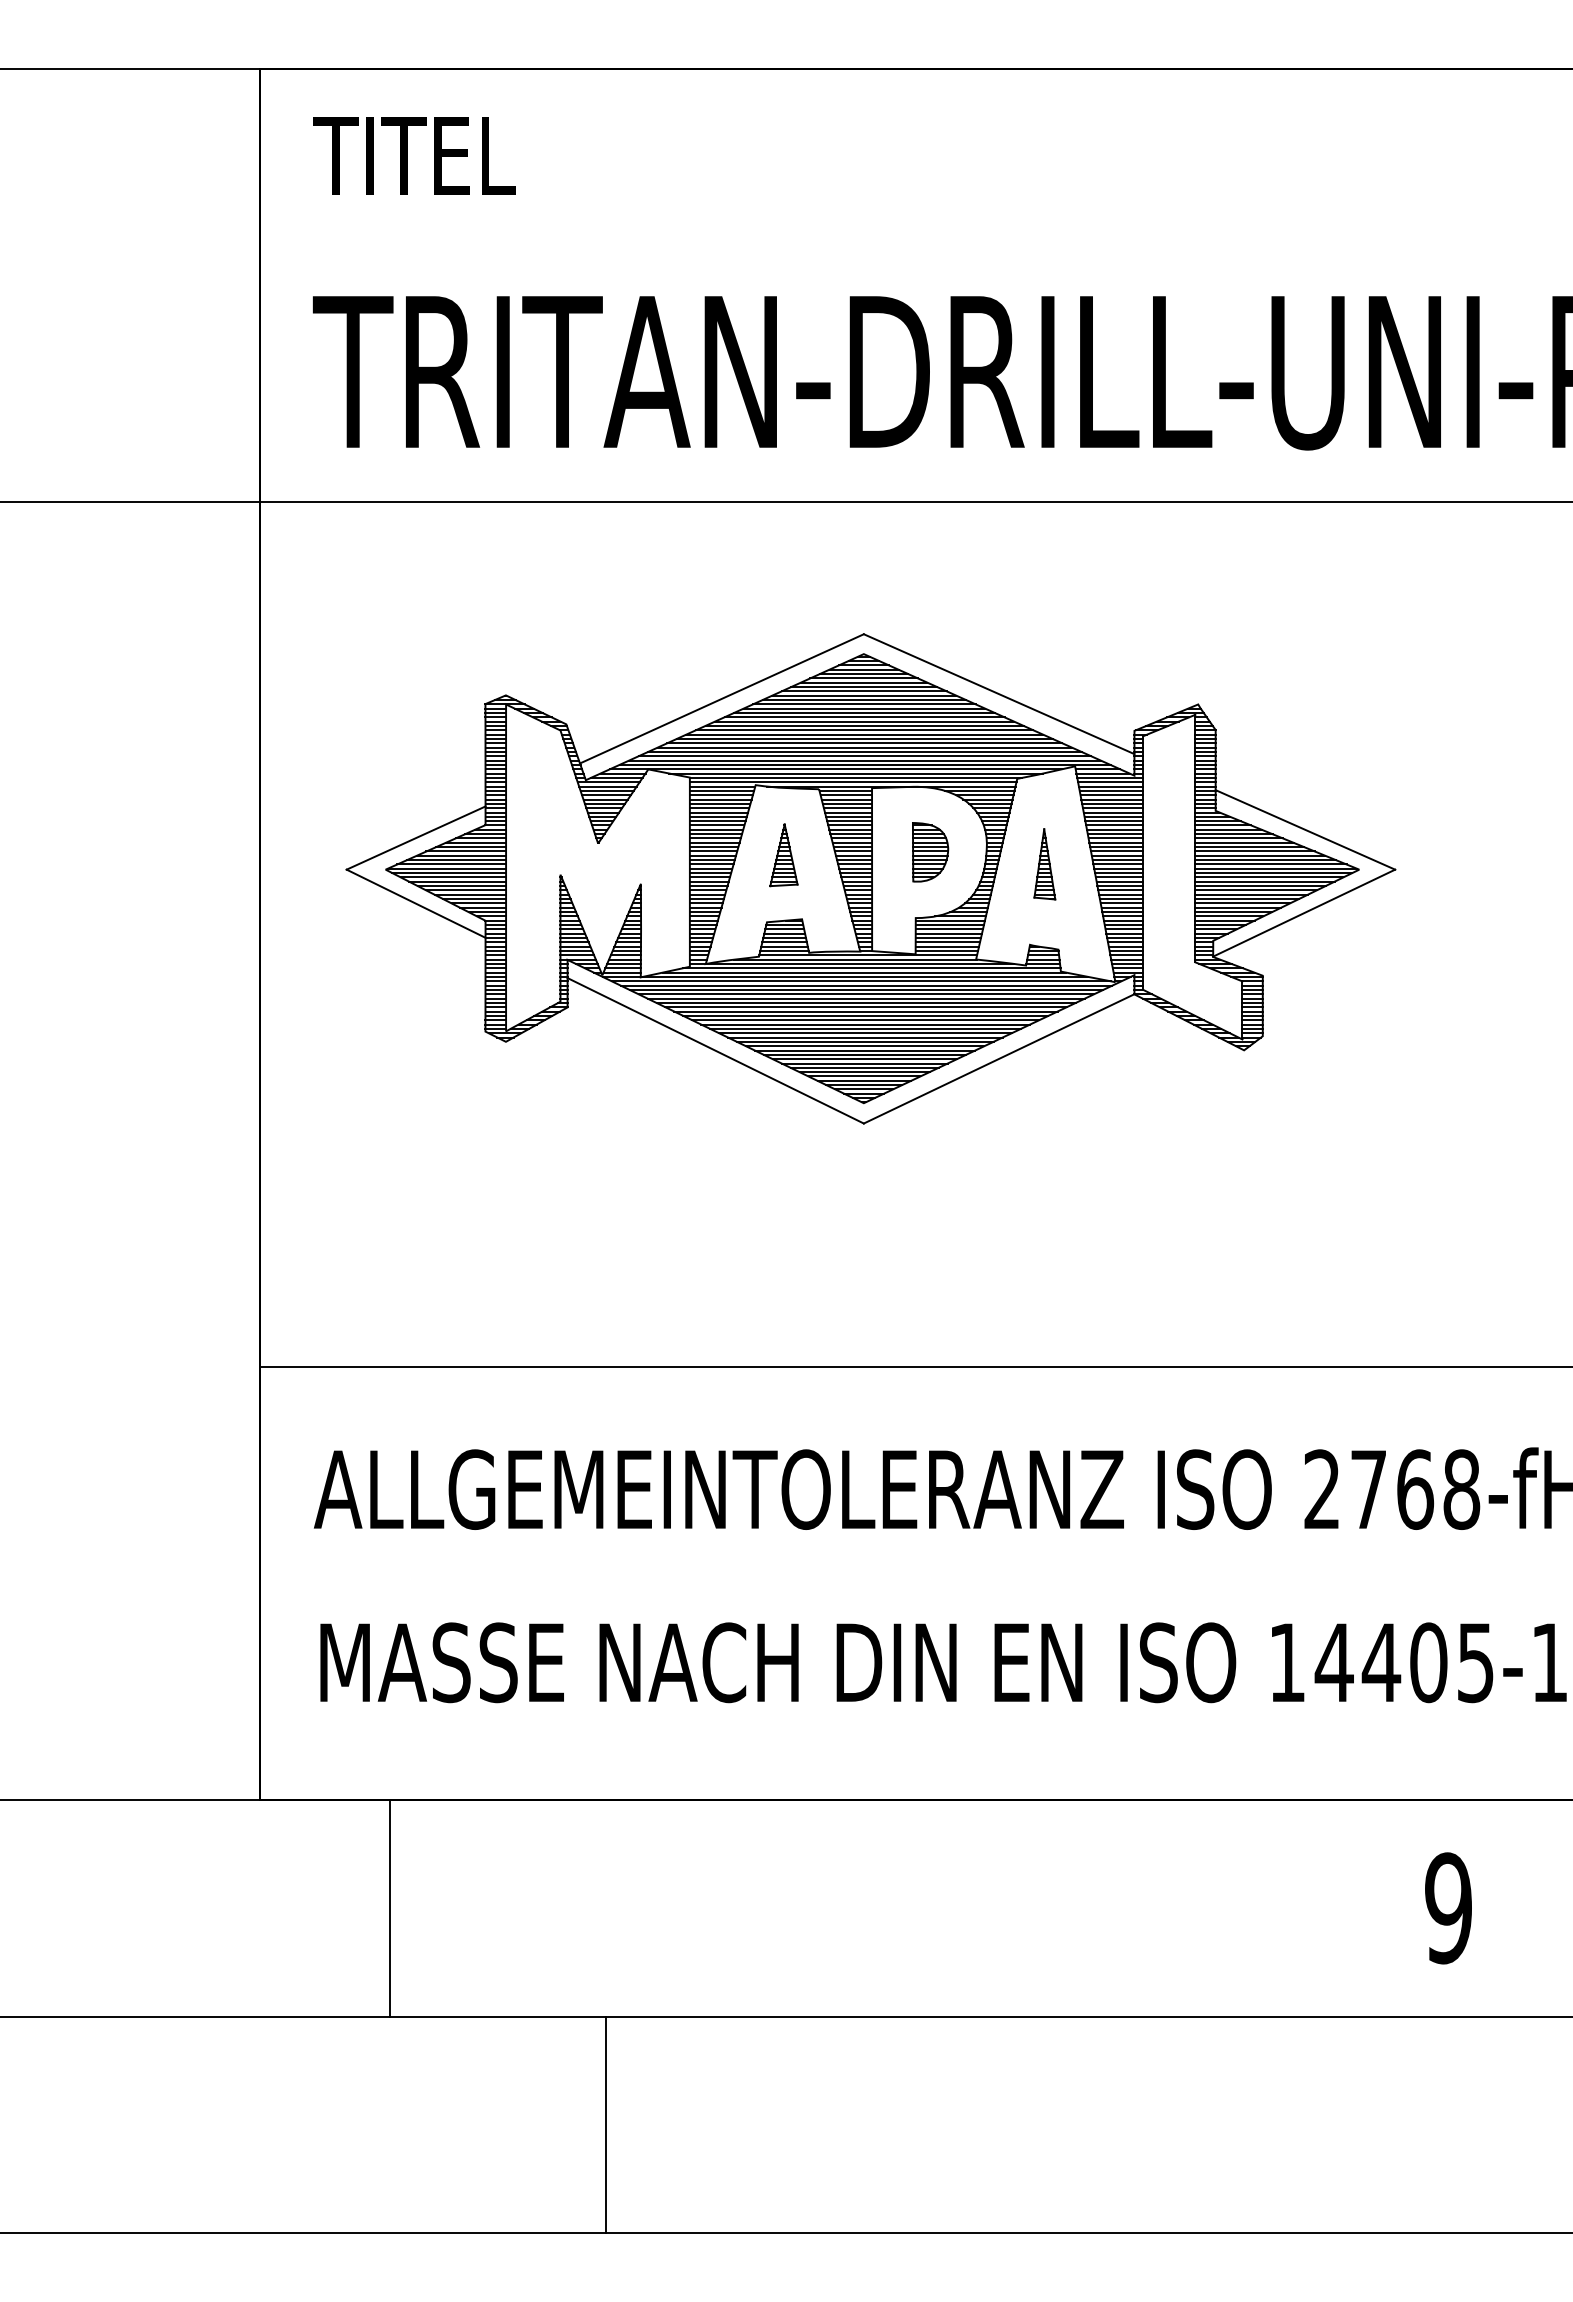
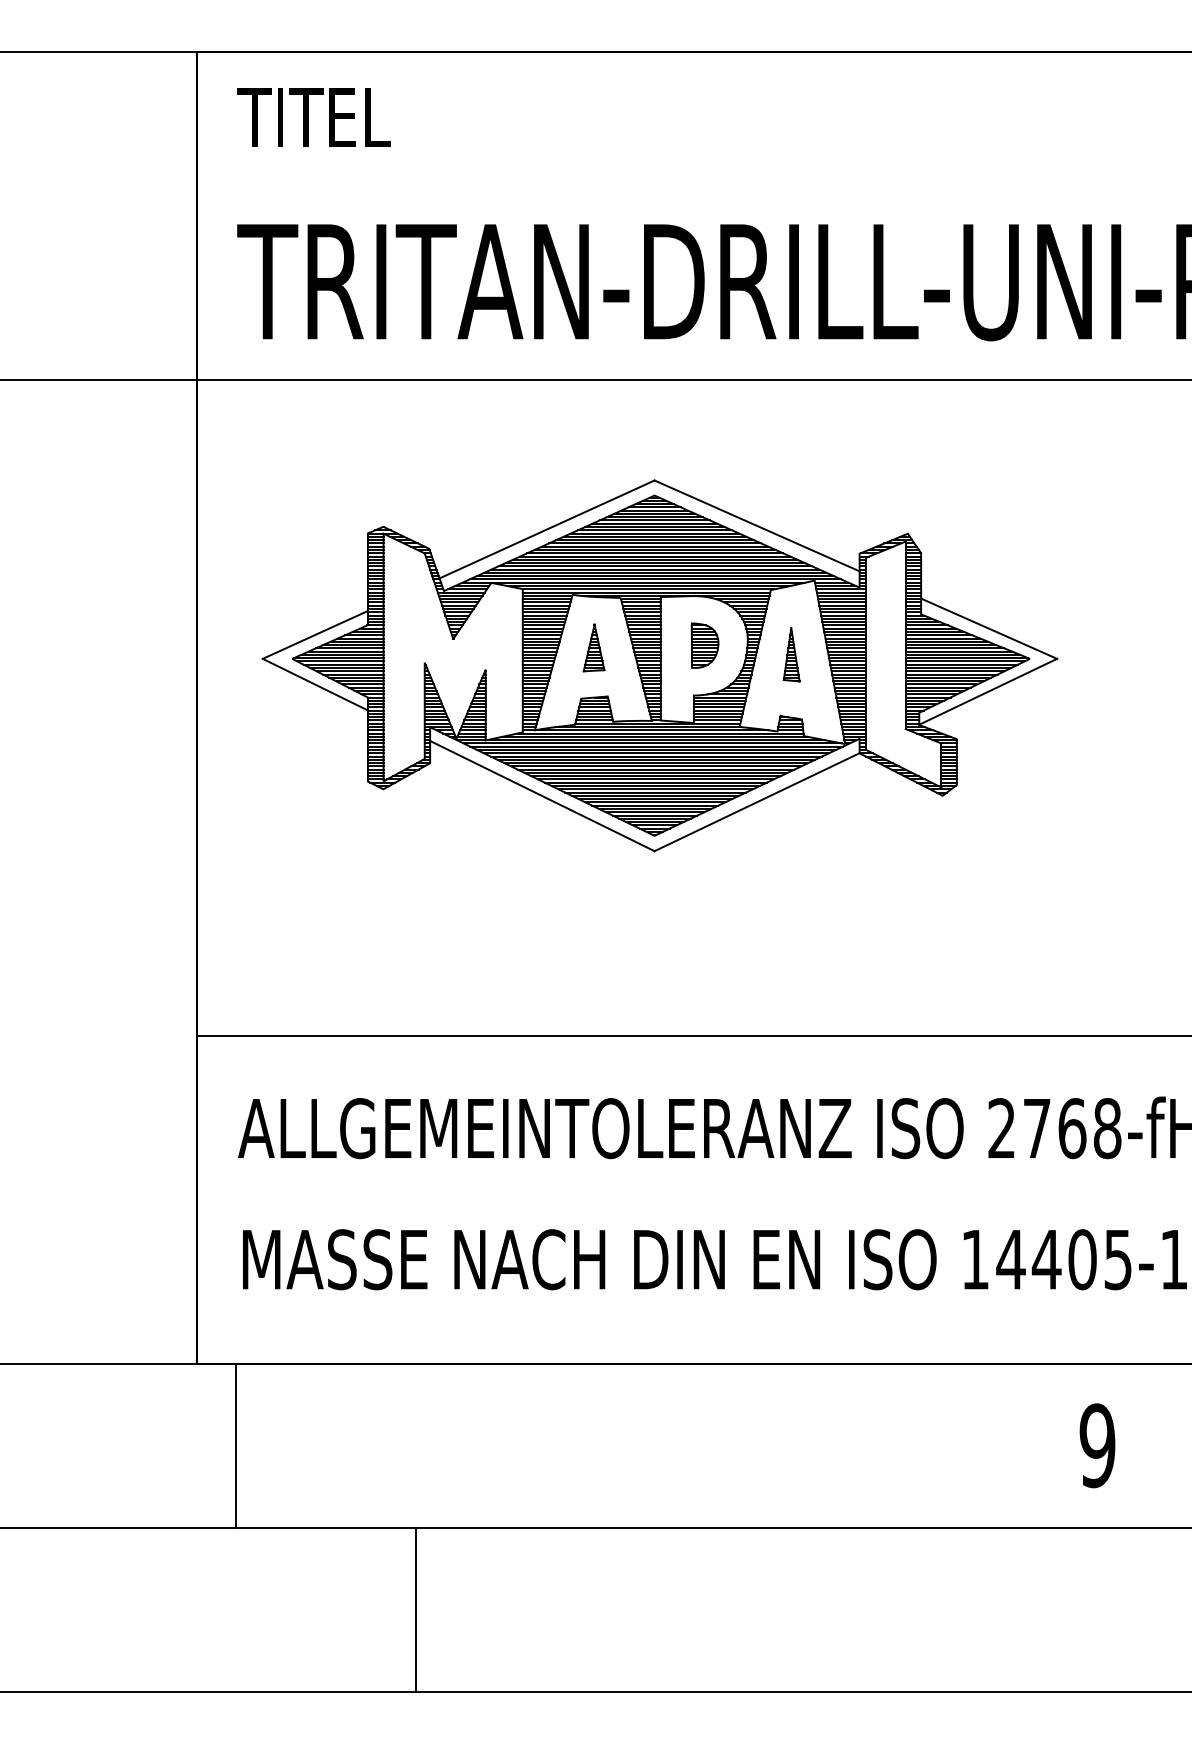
line: (389, 1908) -> (235, 1445), moved
line: (606, 2124) -> (415, 1609), moved

